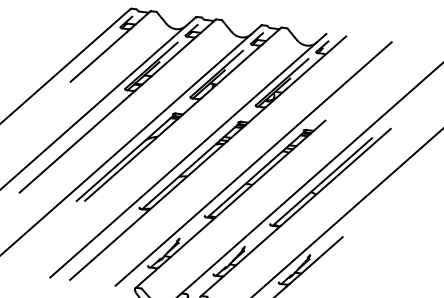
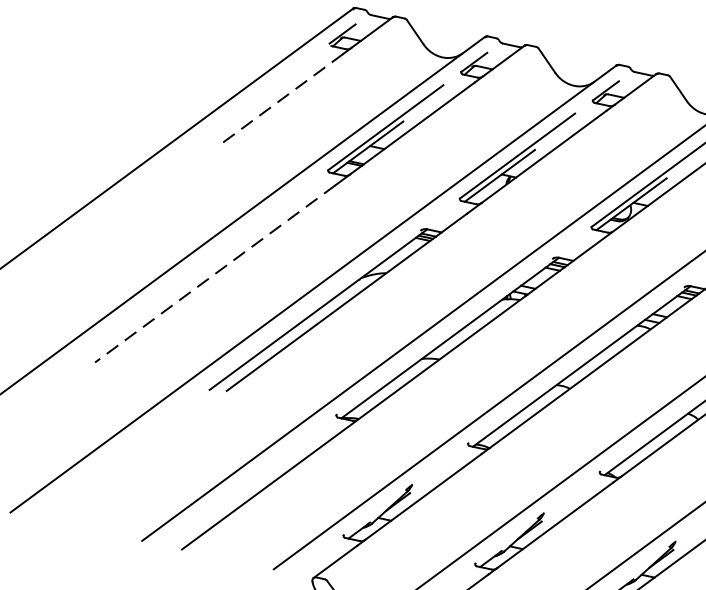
line: (99, 56) -> (281, 99), solid -> dashed
line: (74, 144) -> (215, 274), solid -> dashed

